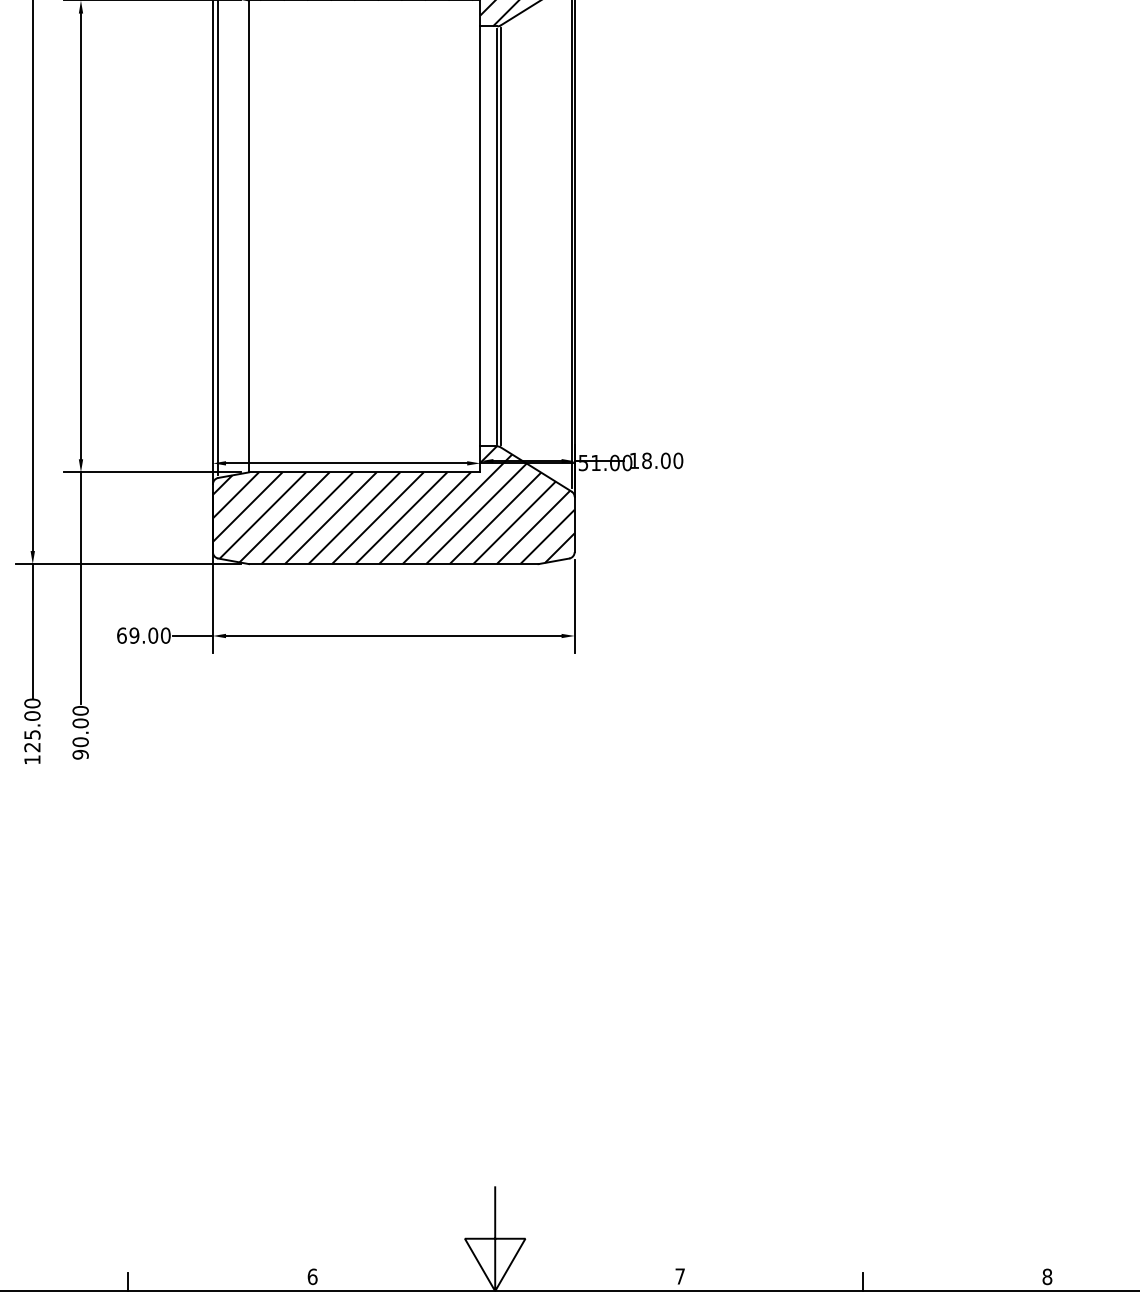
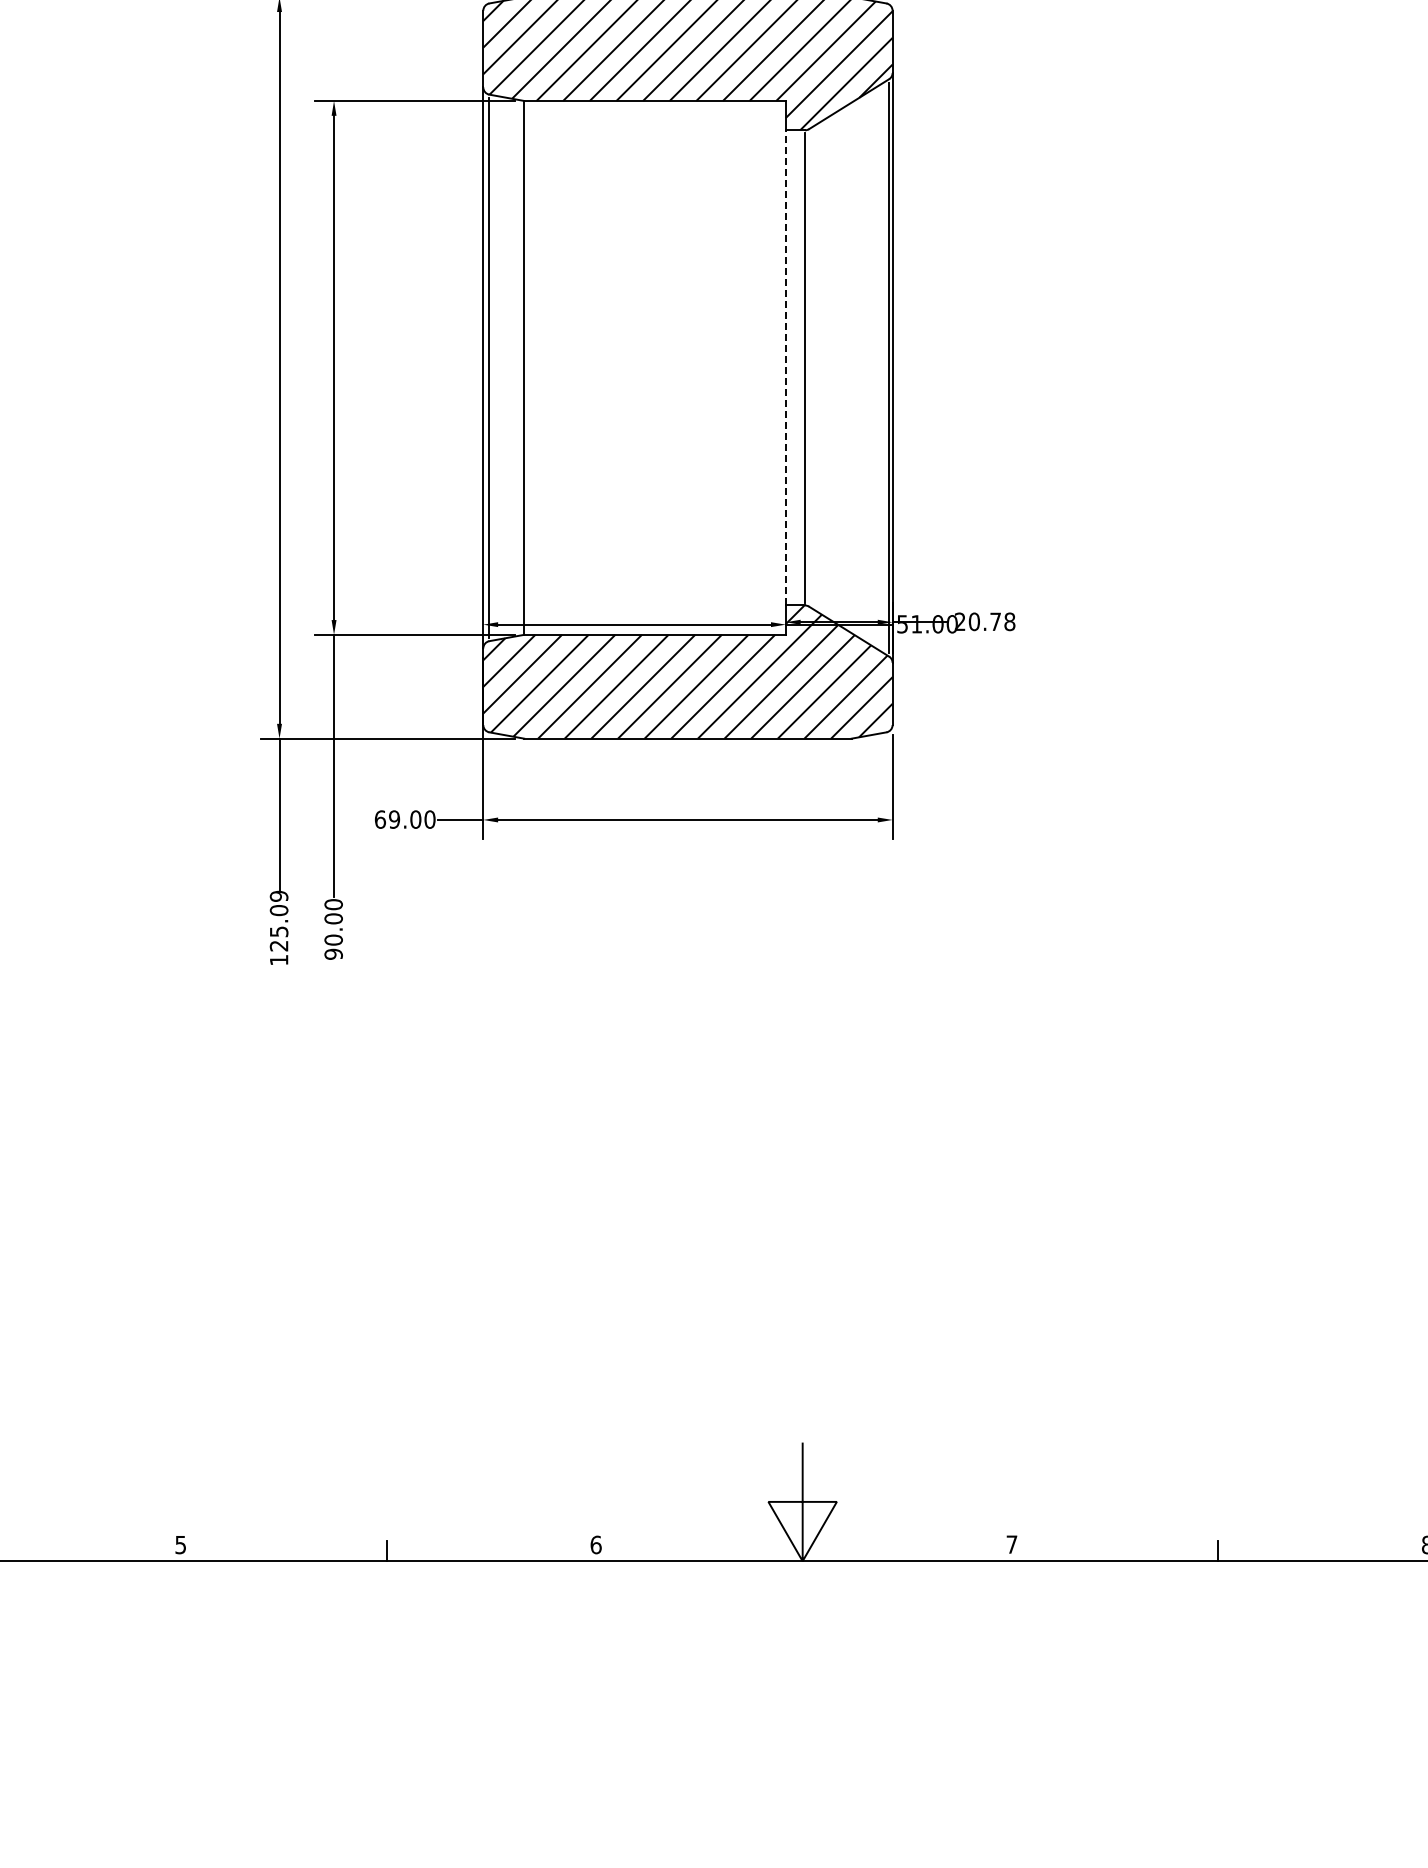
line: (480, 236) -> (785, 367), solid -> dashed
line: (501, 236) -> (809, 367), removed
text: (655, 460) -> (984, 621), 18.00 -> 20.78
text: (32, 702) -> (279, 895), 125.00 -> 125.09

